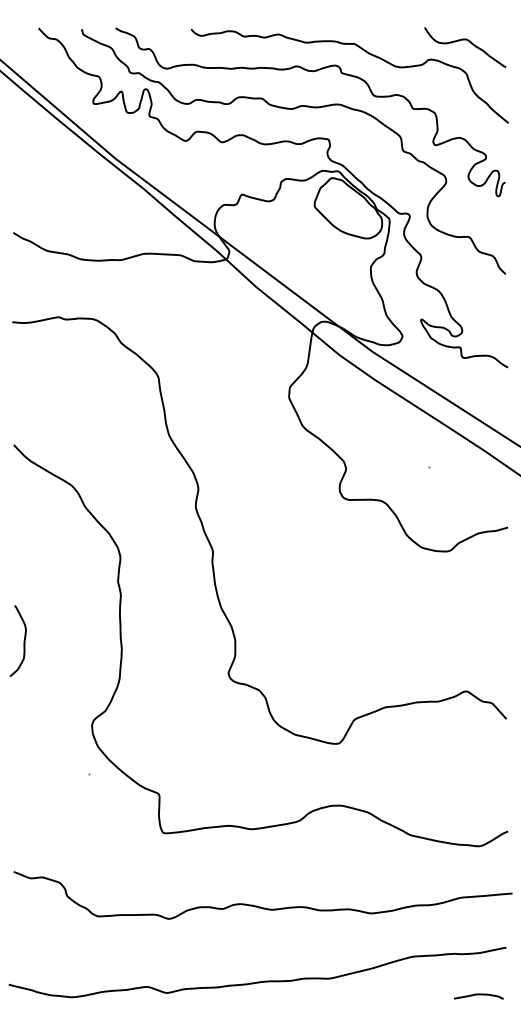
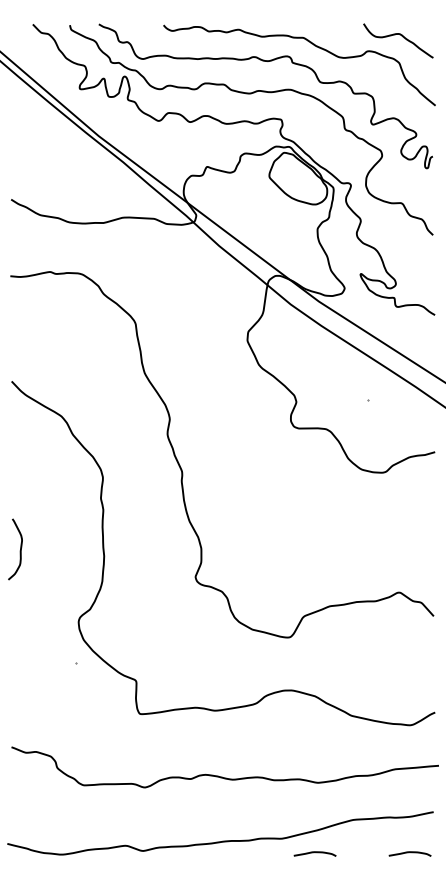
curve: (367, 995) -> (314, 853), added

